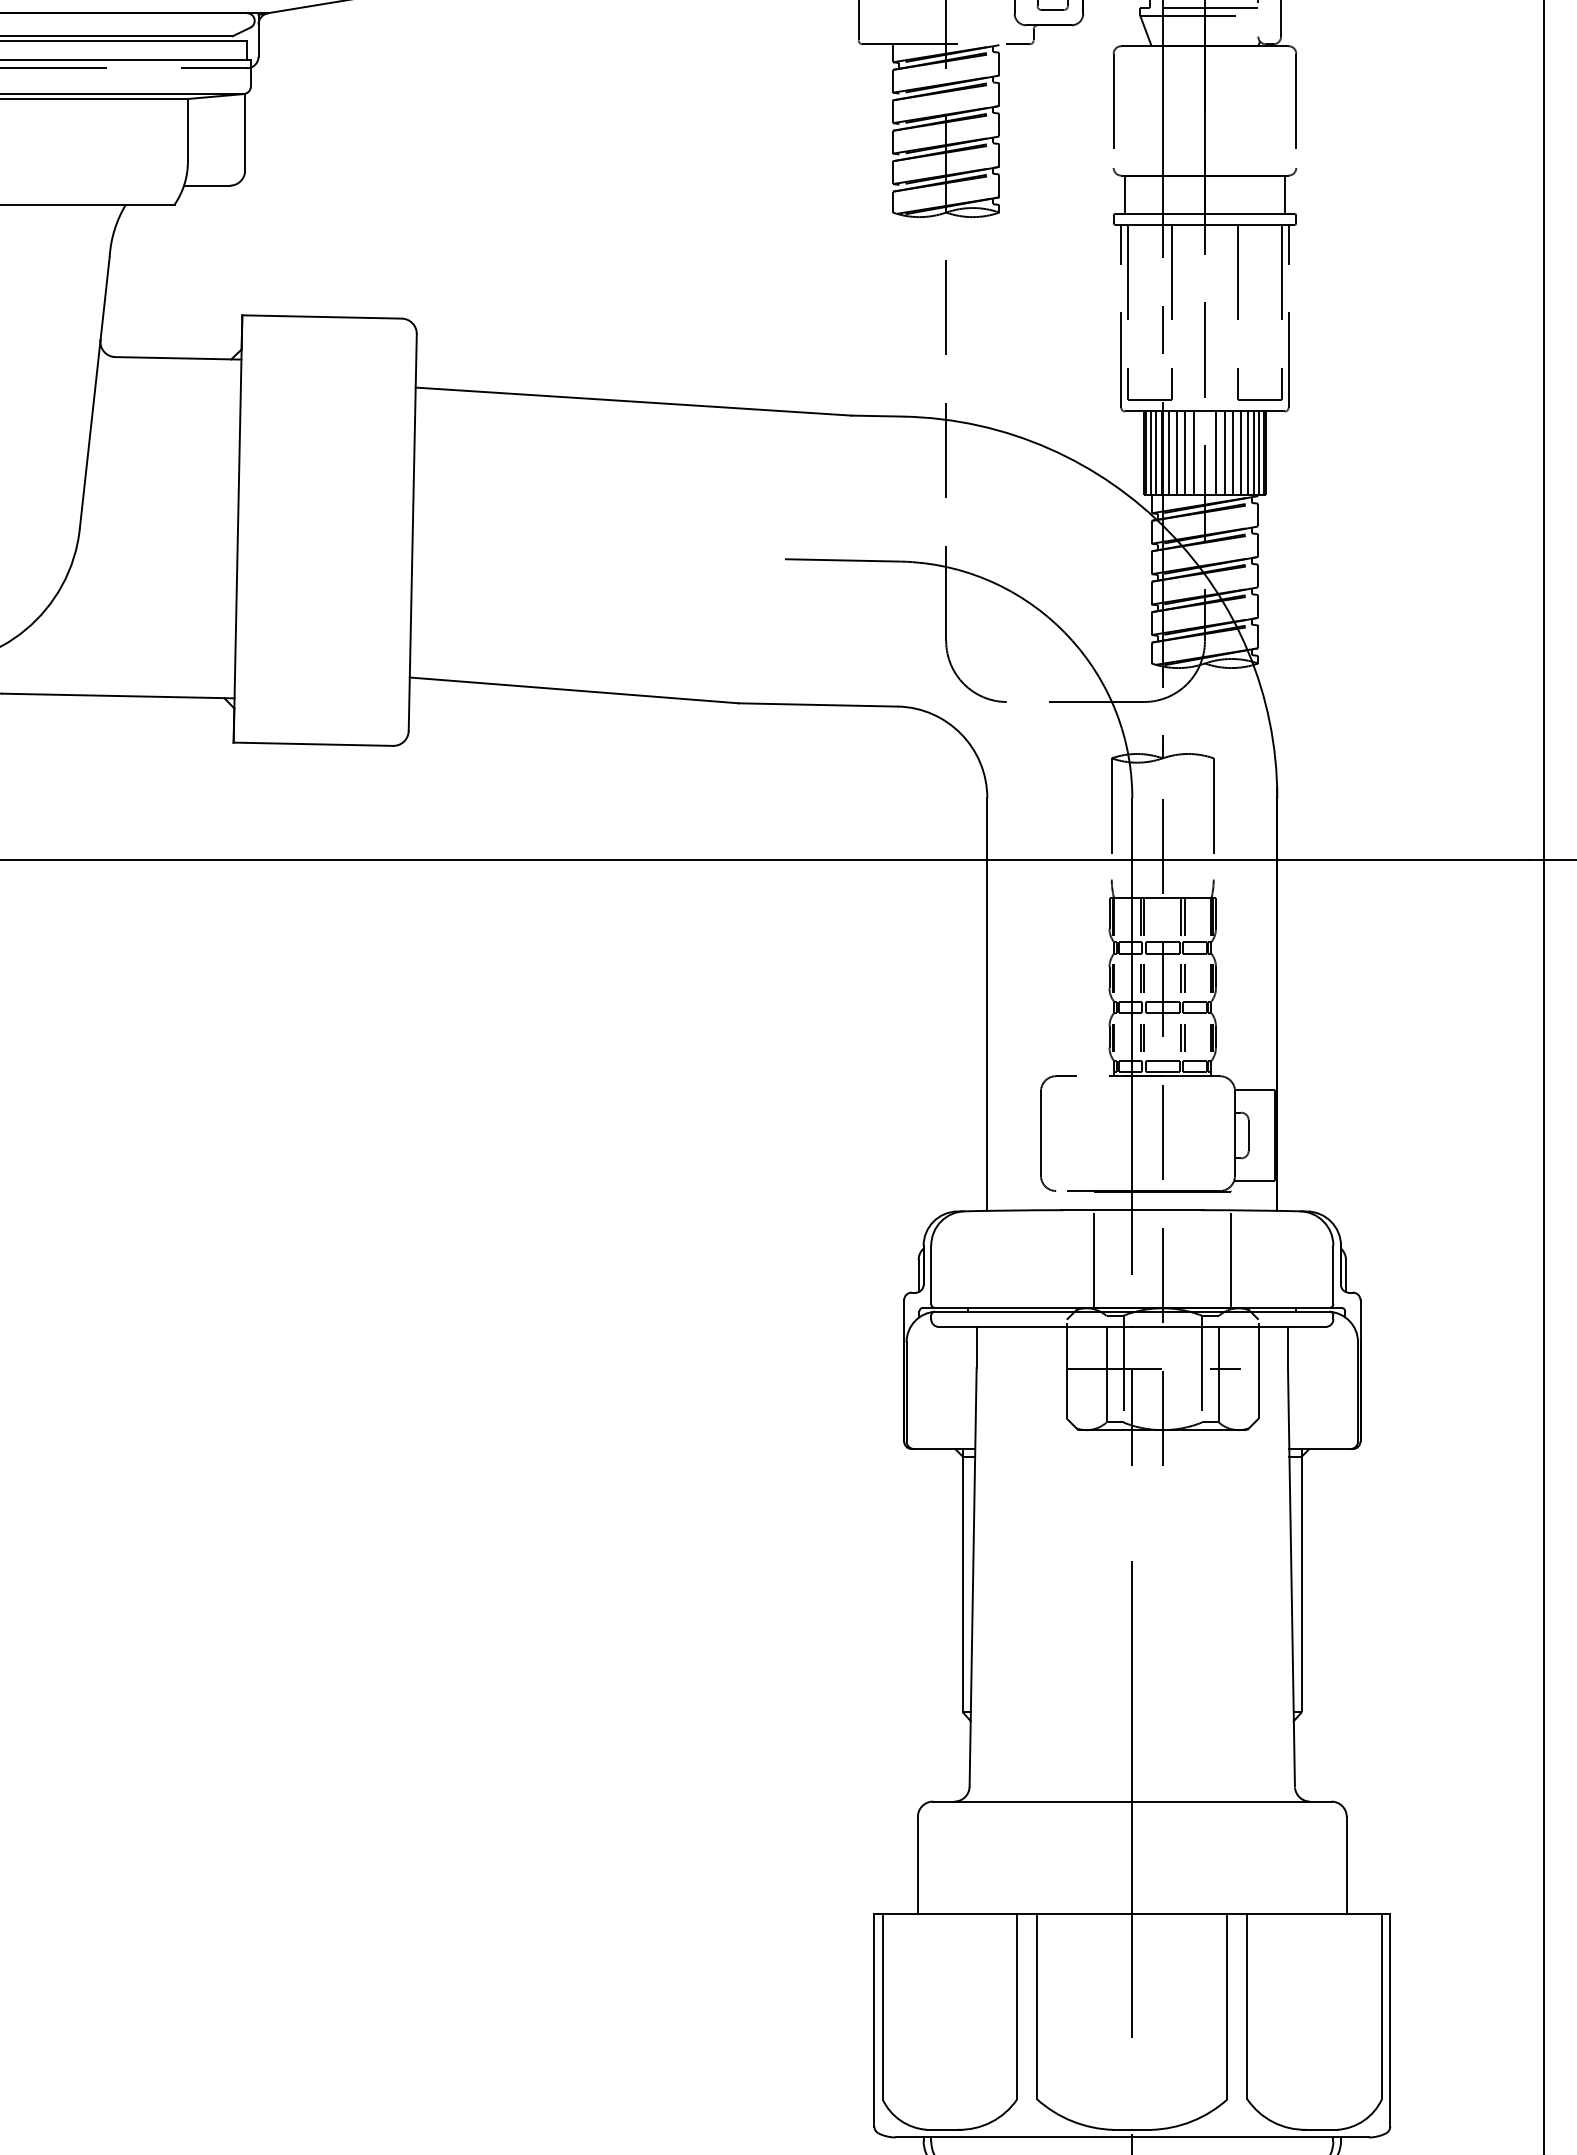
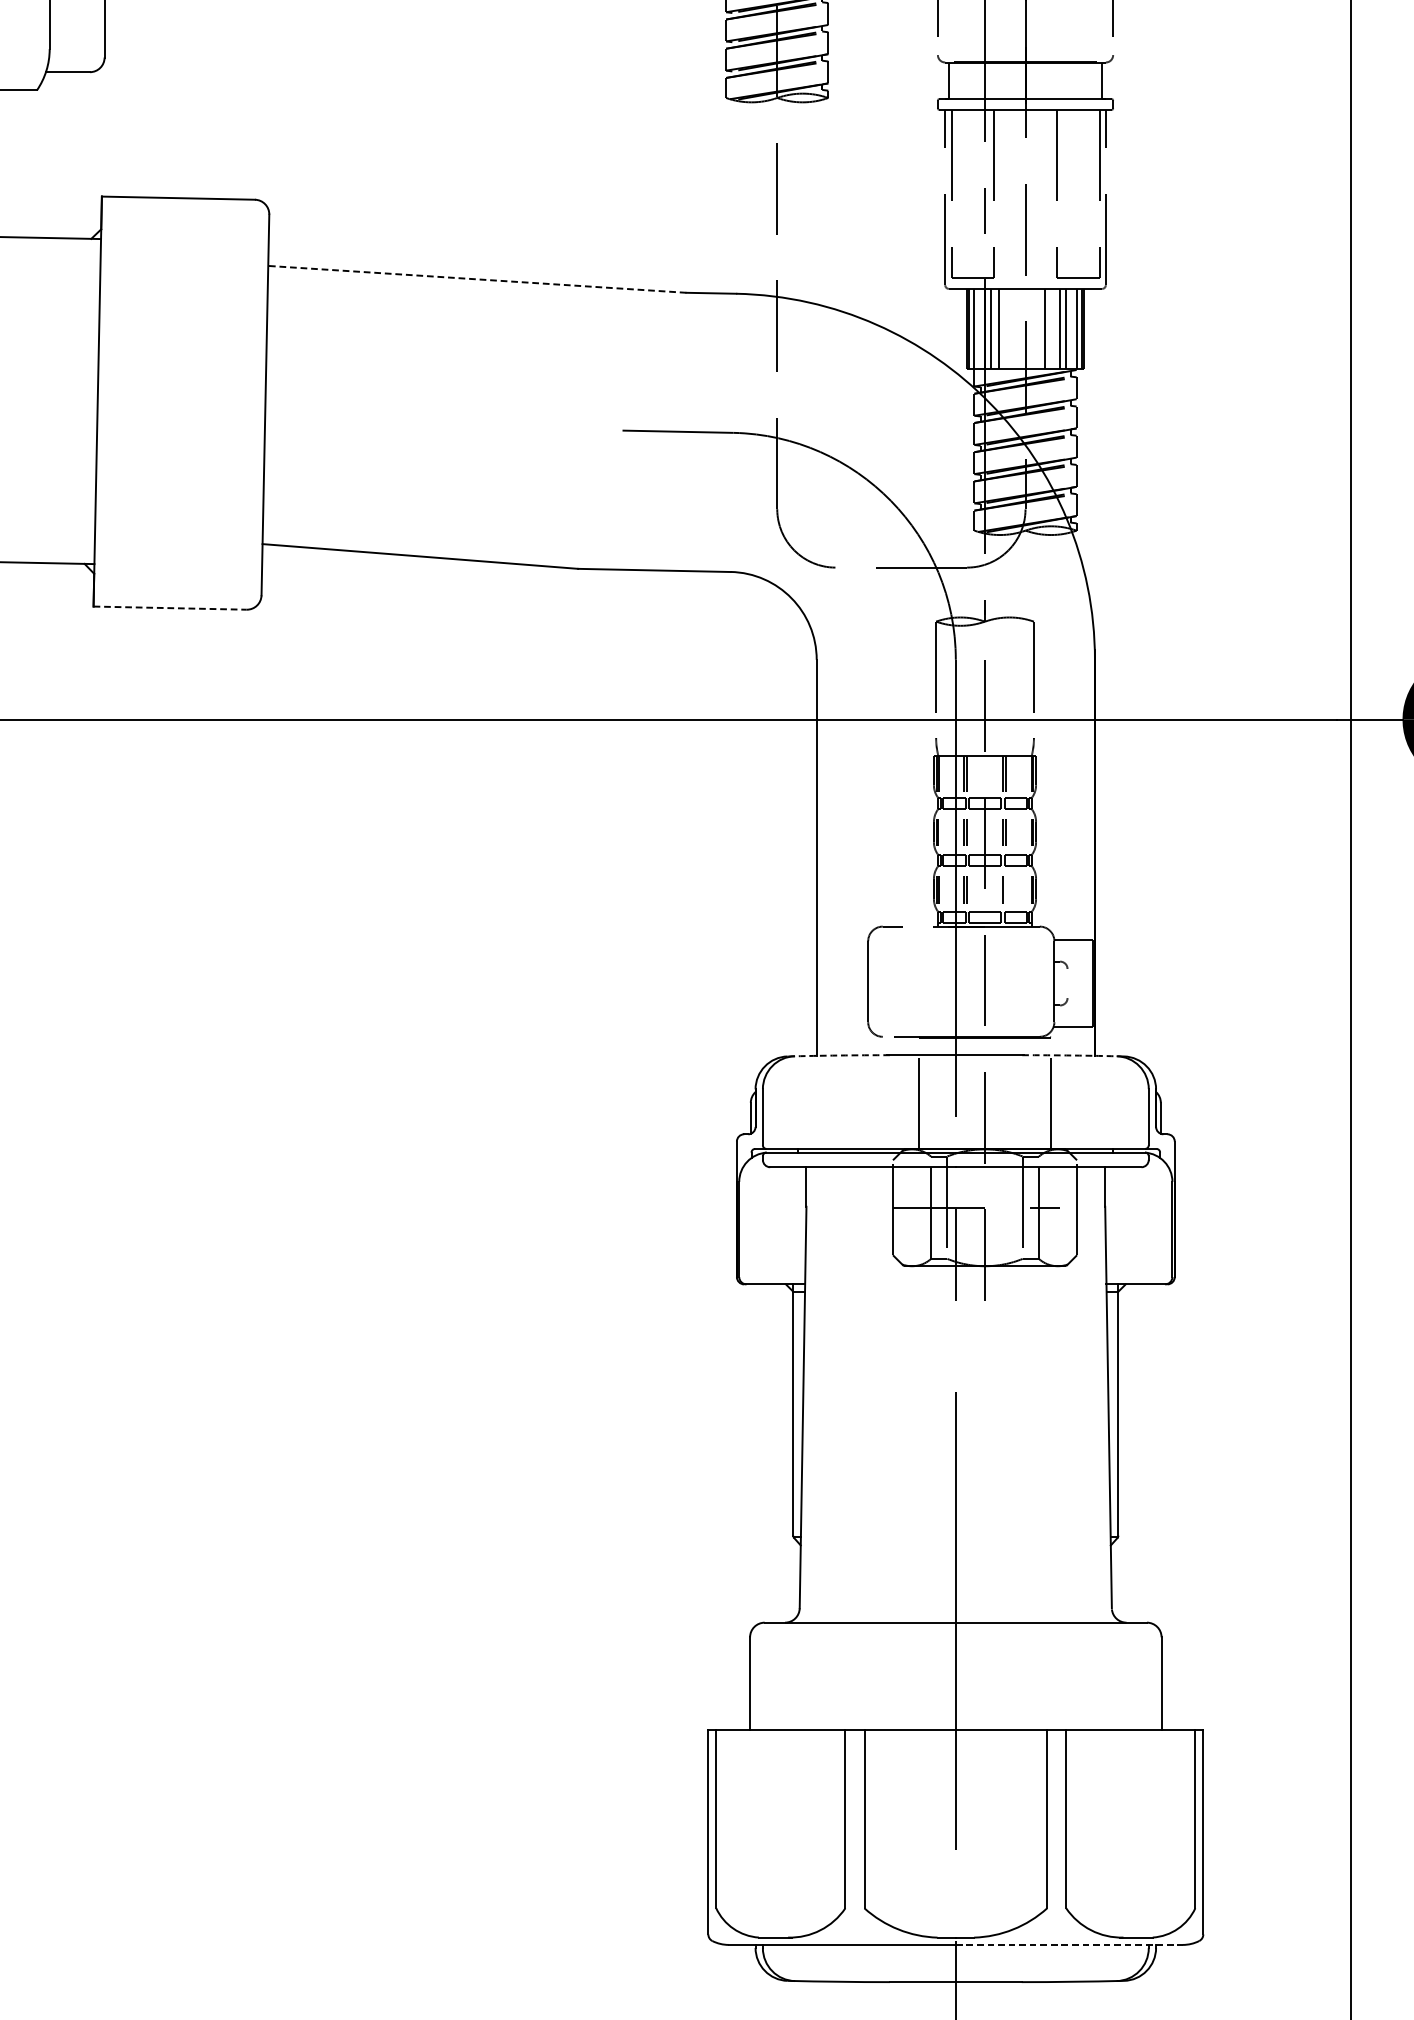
line: (633, 401) -> (477, 279), solid -> dashed
line: (1156, 453) -> (979, 329), removed
line: (1185, 453) -> (1006, 329), removed
line: (1194, 453) -> (1015, 329), removed
line: (1215, 453) -> (1035, 329), removed
line: (1233, 453) -> (1052, 329), removed
line: (1253, 453) -> (1072, 329), removed
line: (313, 744) -> (170, 608), solid -> dashed
line: (1184, 1037) -> (1005, 889), removed
line: (1248, 1135) -> (1067, 983), removed
arc: (1010, 1210) -> (838, 1055), solid -> dashed
arc: (1254, 1210) -> (1073, 1055), solid -> dashed
line: (1251, 2137) -> (1070, 1944), solid -> dashed

